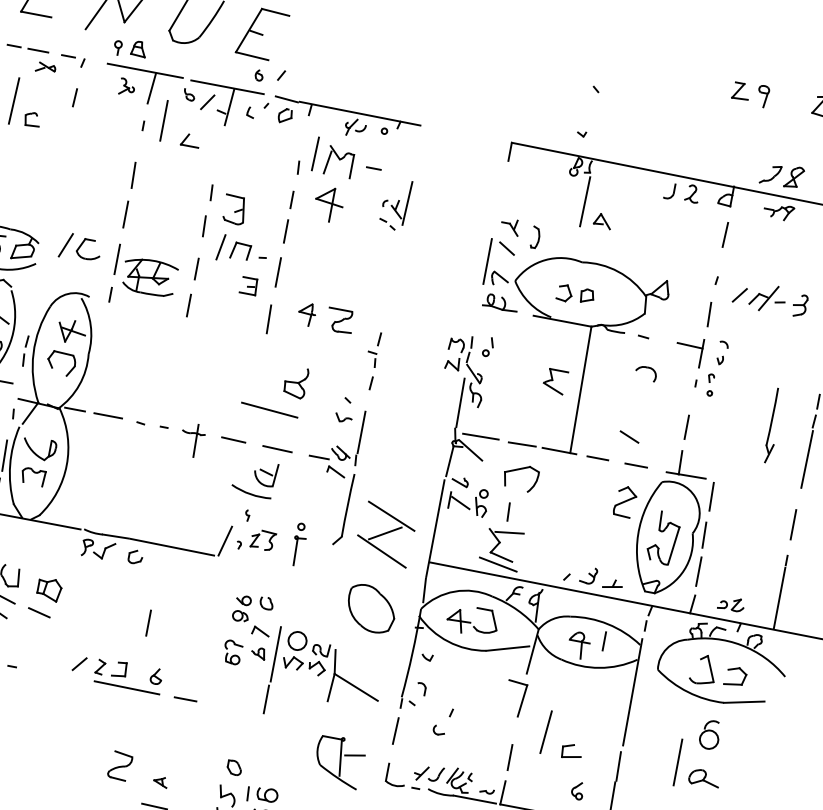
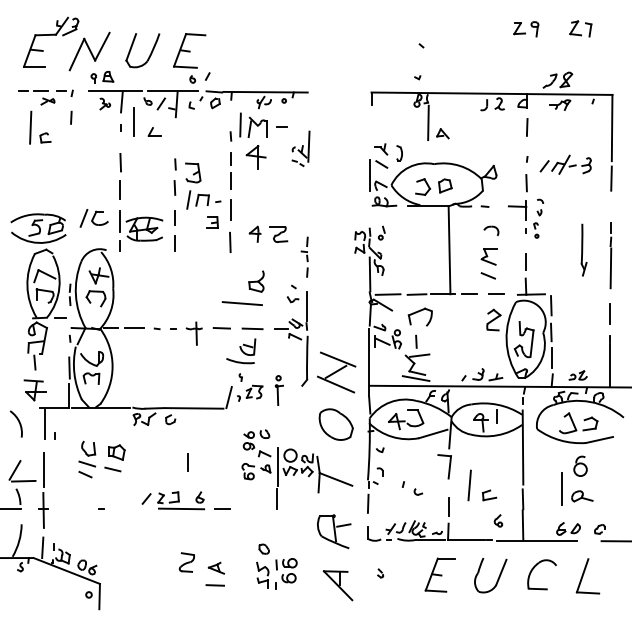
part: (575, 294) -> (433, 186), size x1.43
part: (554, 380) -> (488, 256), moved
part: (439, 729) -> (418, 491), moved
part: (159, 780) -> (215, 567), size x1.67

